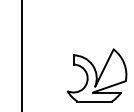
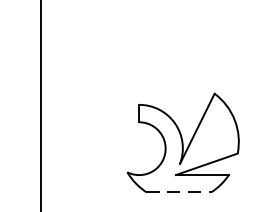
line: (95, 101) -> (180, 192), solid -> dashed

